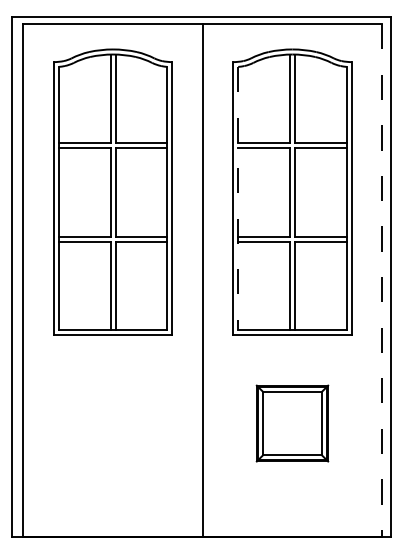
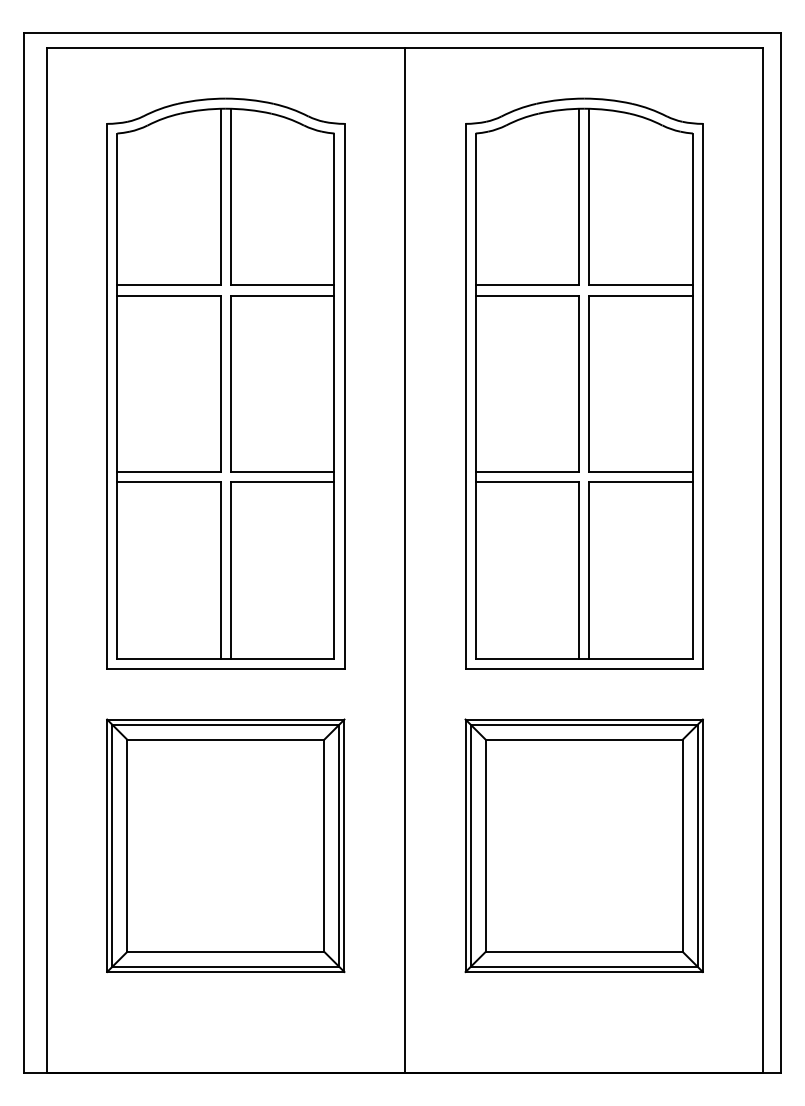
line: (238, 198) -> (476, 396), dashed -> solid
line: (382, 280) -> (763, 559), dashed -> solid
part: (112, 423) -> (224, 845), added
part: (292, 423) -> (584, 845), size x1.67

